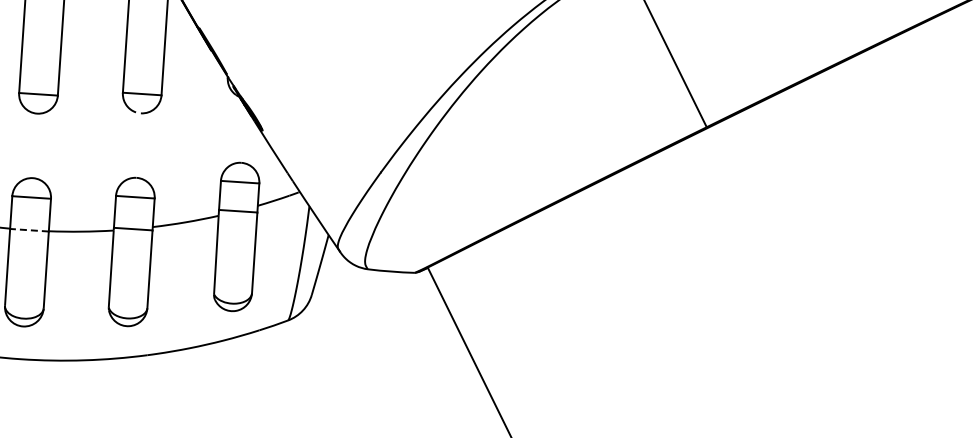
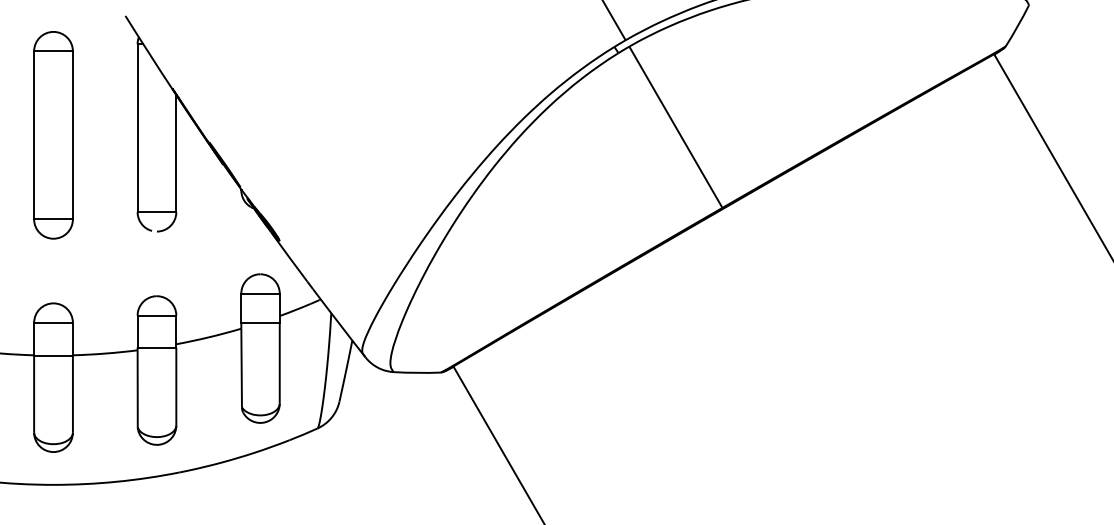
line: (29, 230) -> (53, 355), dashed -> solid

